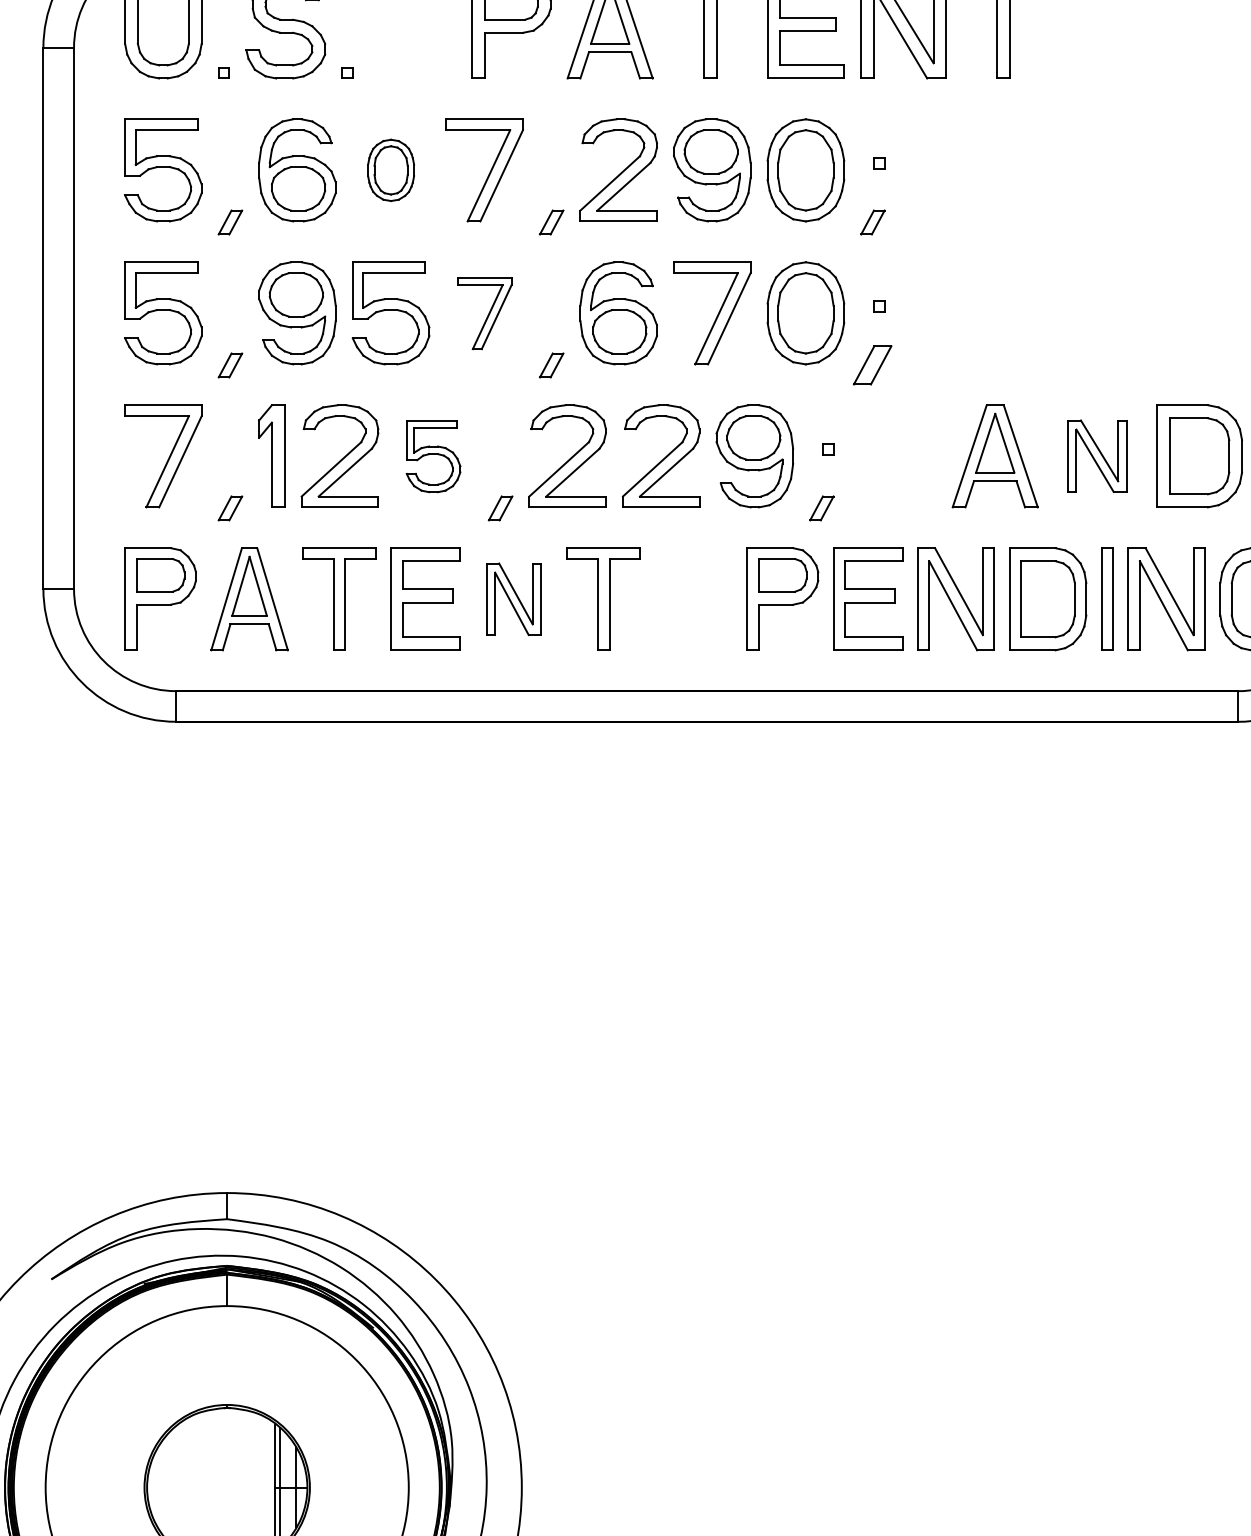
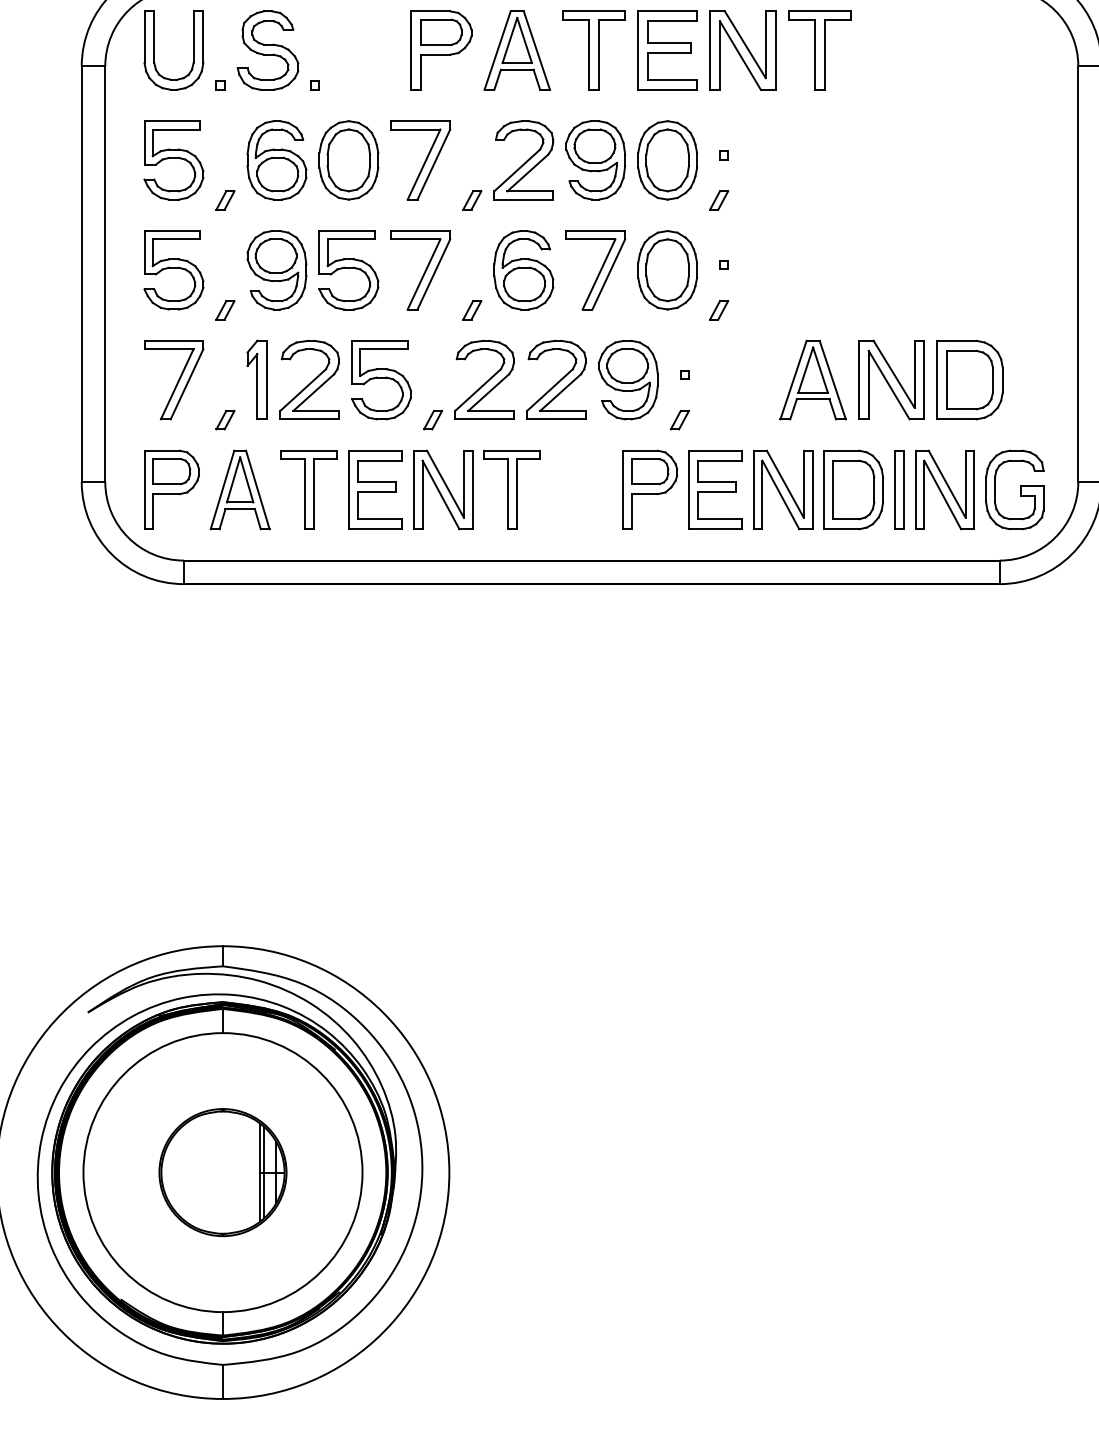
part: (390, 170) -> (348, 160), size x1.67
part: (484, 313) -> (420, 270), size x1.43
part: (873, 365) -> (719, 310), size x0.62
part: (1097, 455) -> (891, 379), size x1.43
part: (433, 456) -> (381, 380), size x1.43
part: (514, 598) -> (443, 489), size x1.43

